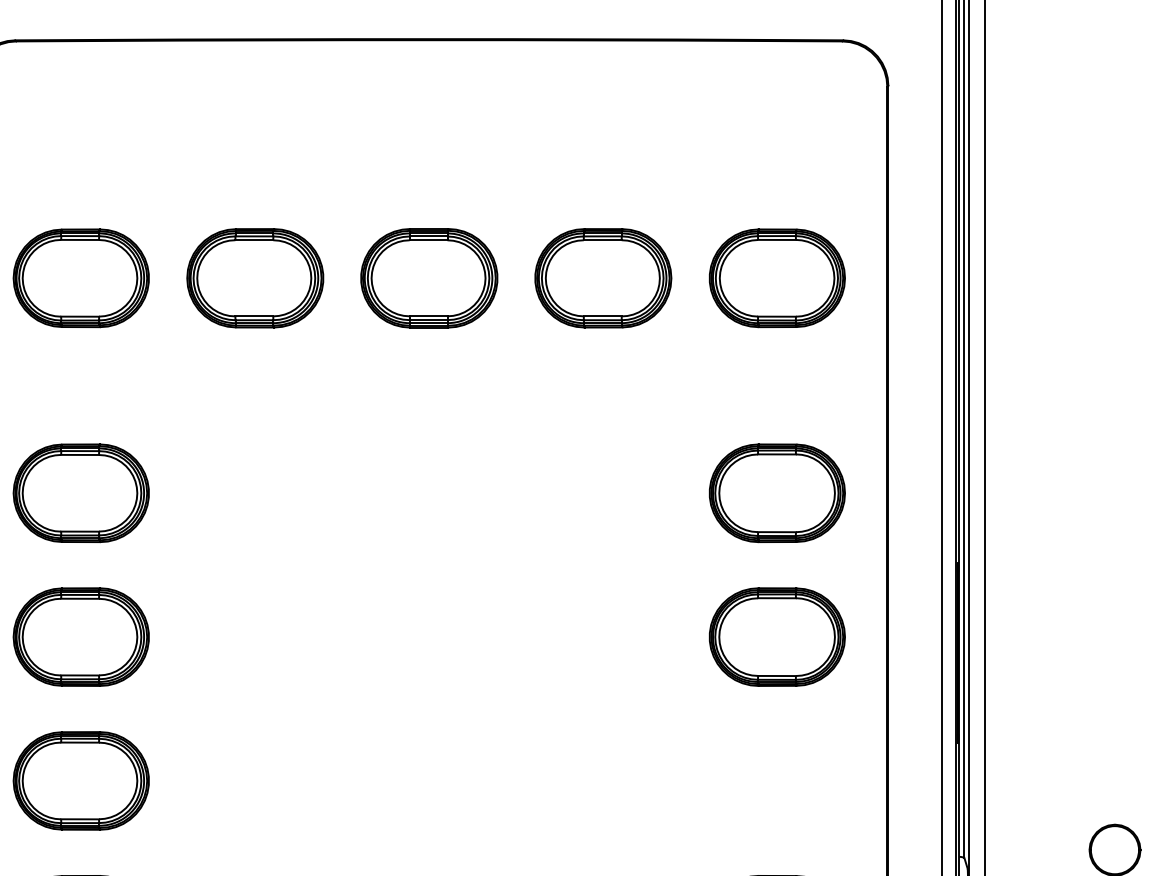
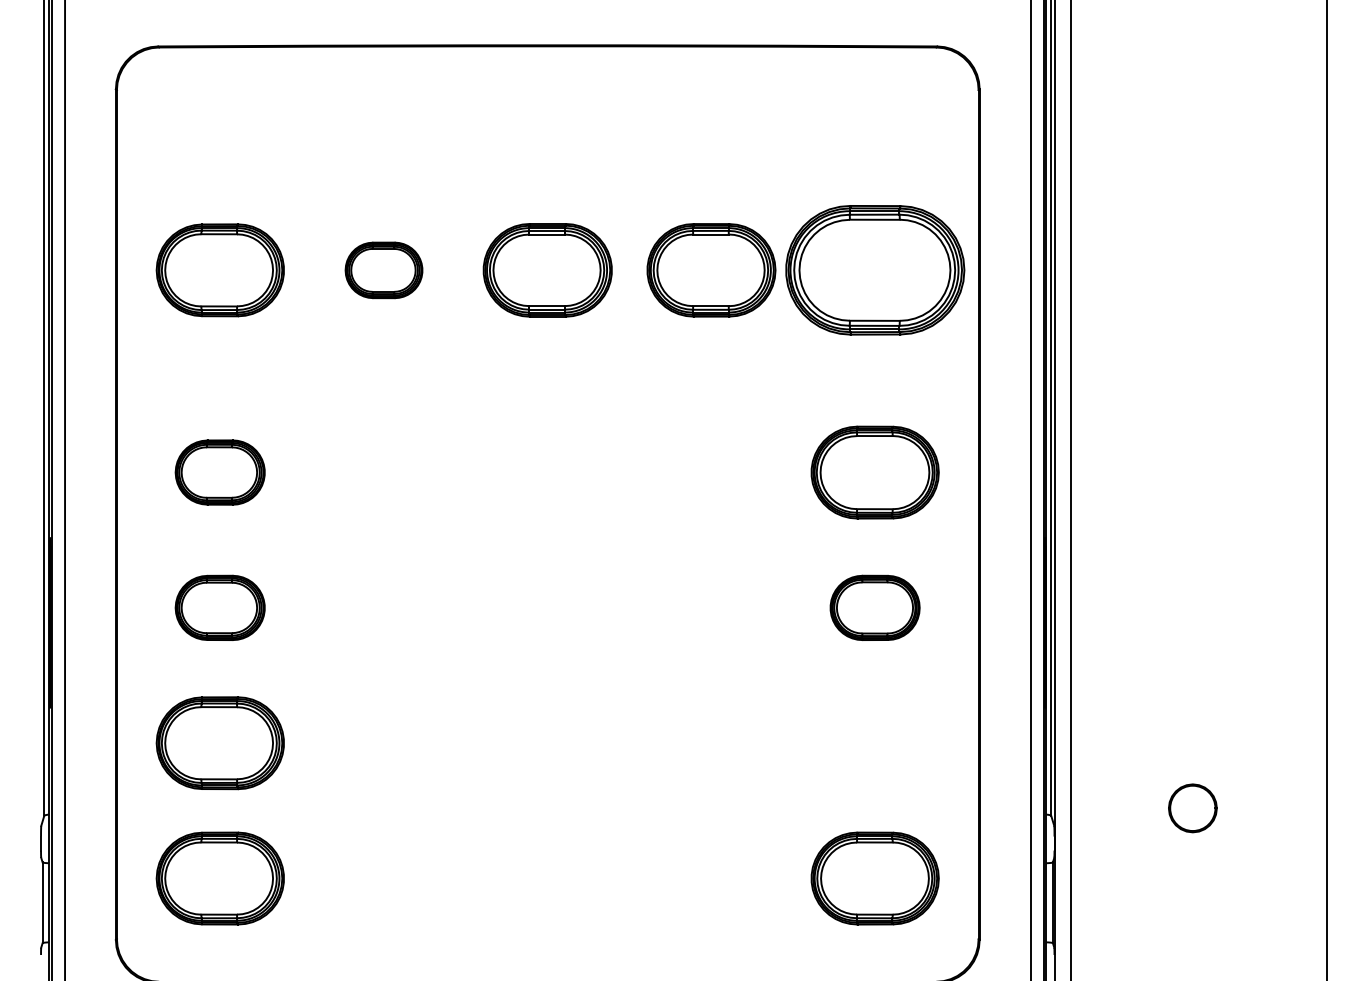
part: (254, 278) -> (383, 270), size x0.6
part: (776, 278) -> (874, 270), size x1.4
part: (80, 493) -> (219, 472), size x0.7
part: (80, 636) -> (219, 607), size x0.7
part: (776, 636) -> (874, 607), size x0.7

